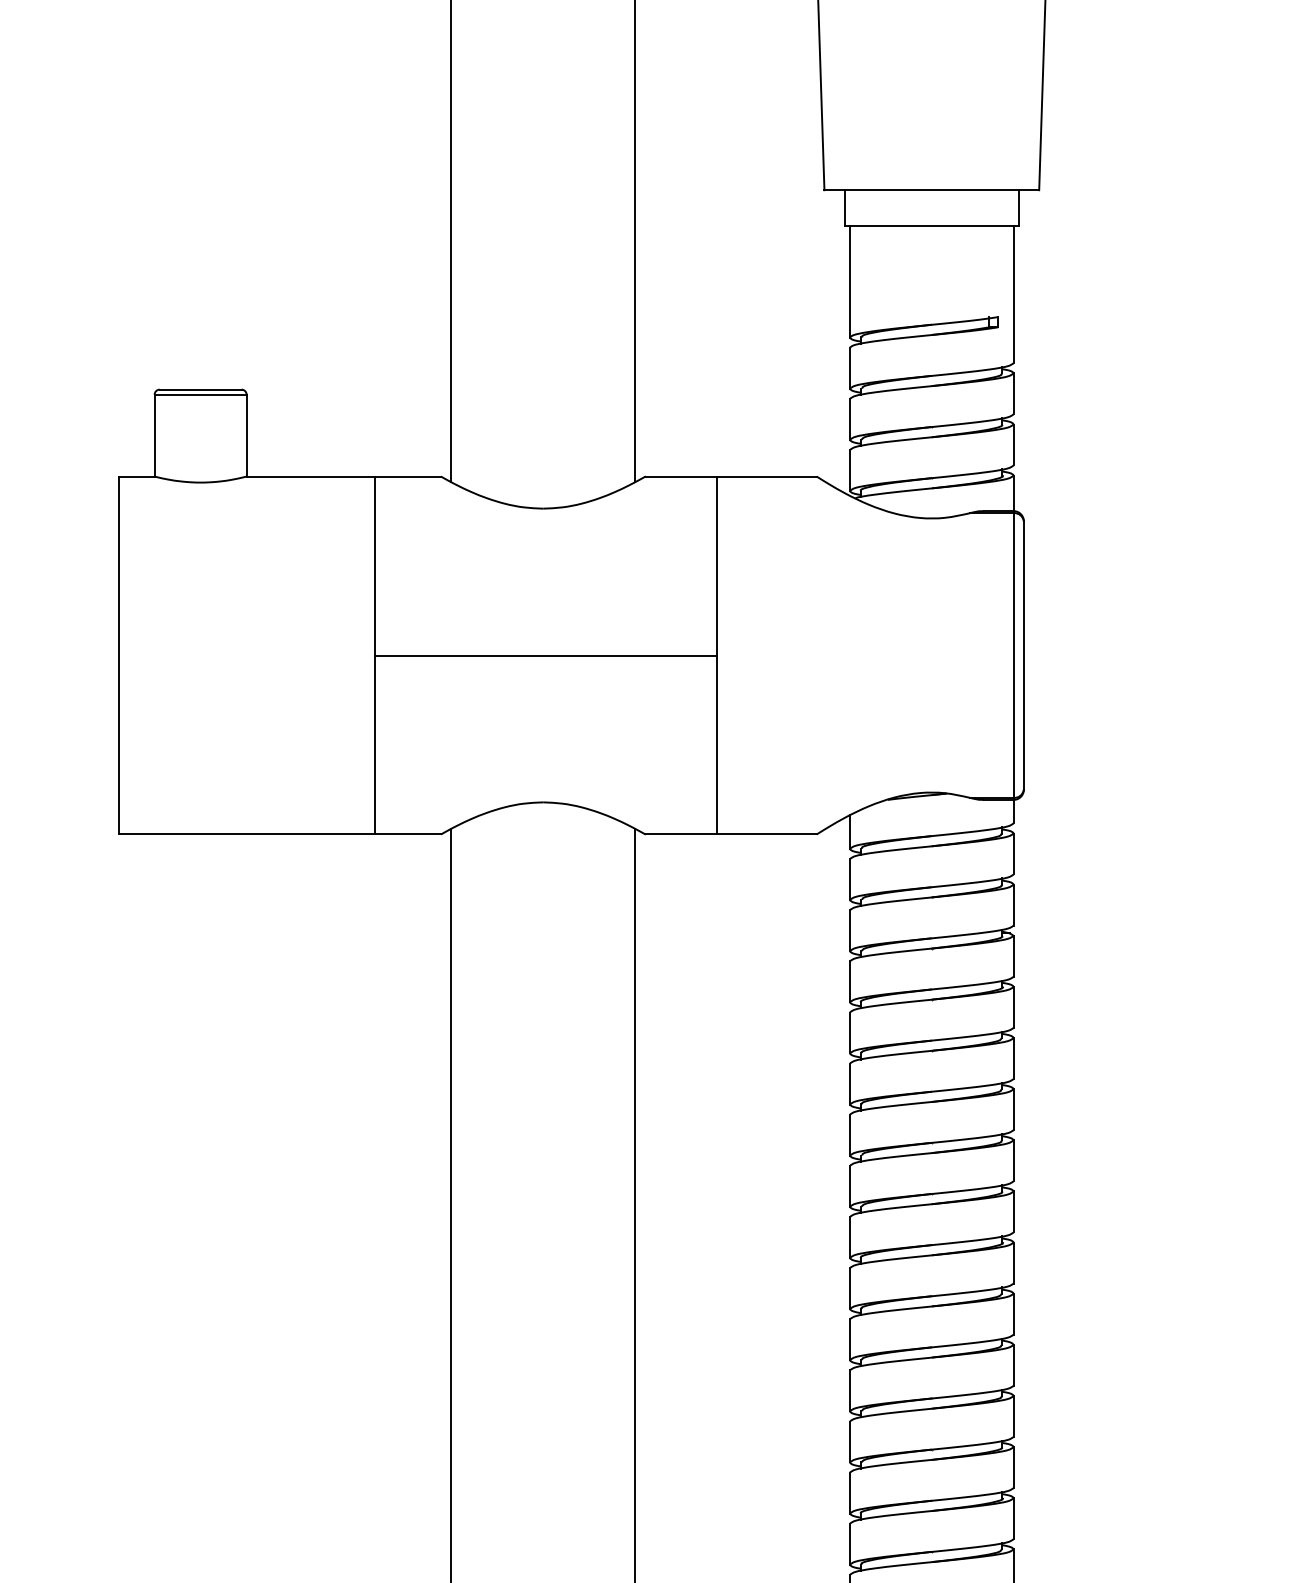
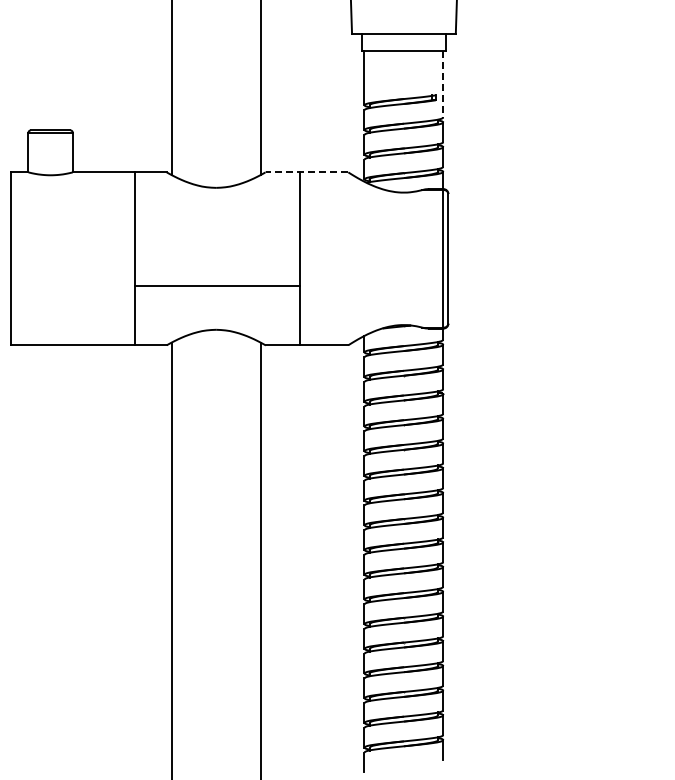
line: (1013, 294) -> (443, 84), solid -> dashed
line: (730, 476) -> (306, 172), solid -> dashed
line: (545, 654) -> (217, 285), moved

